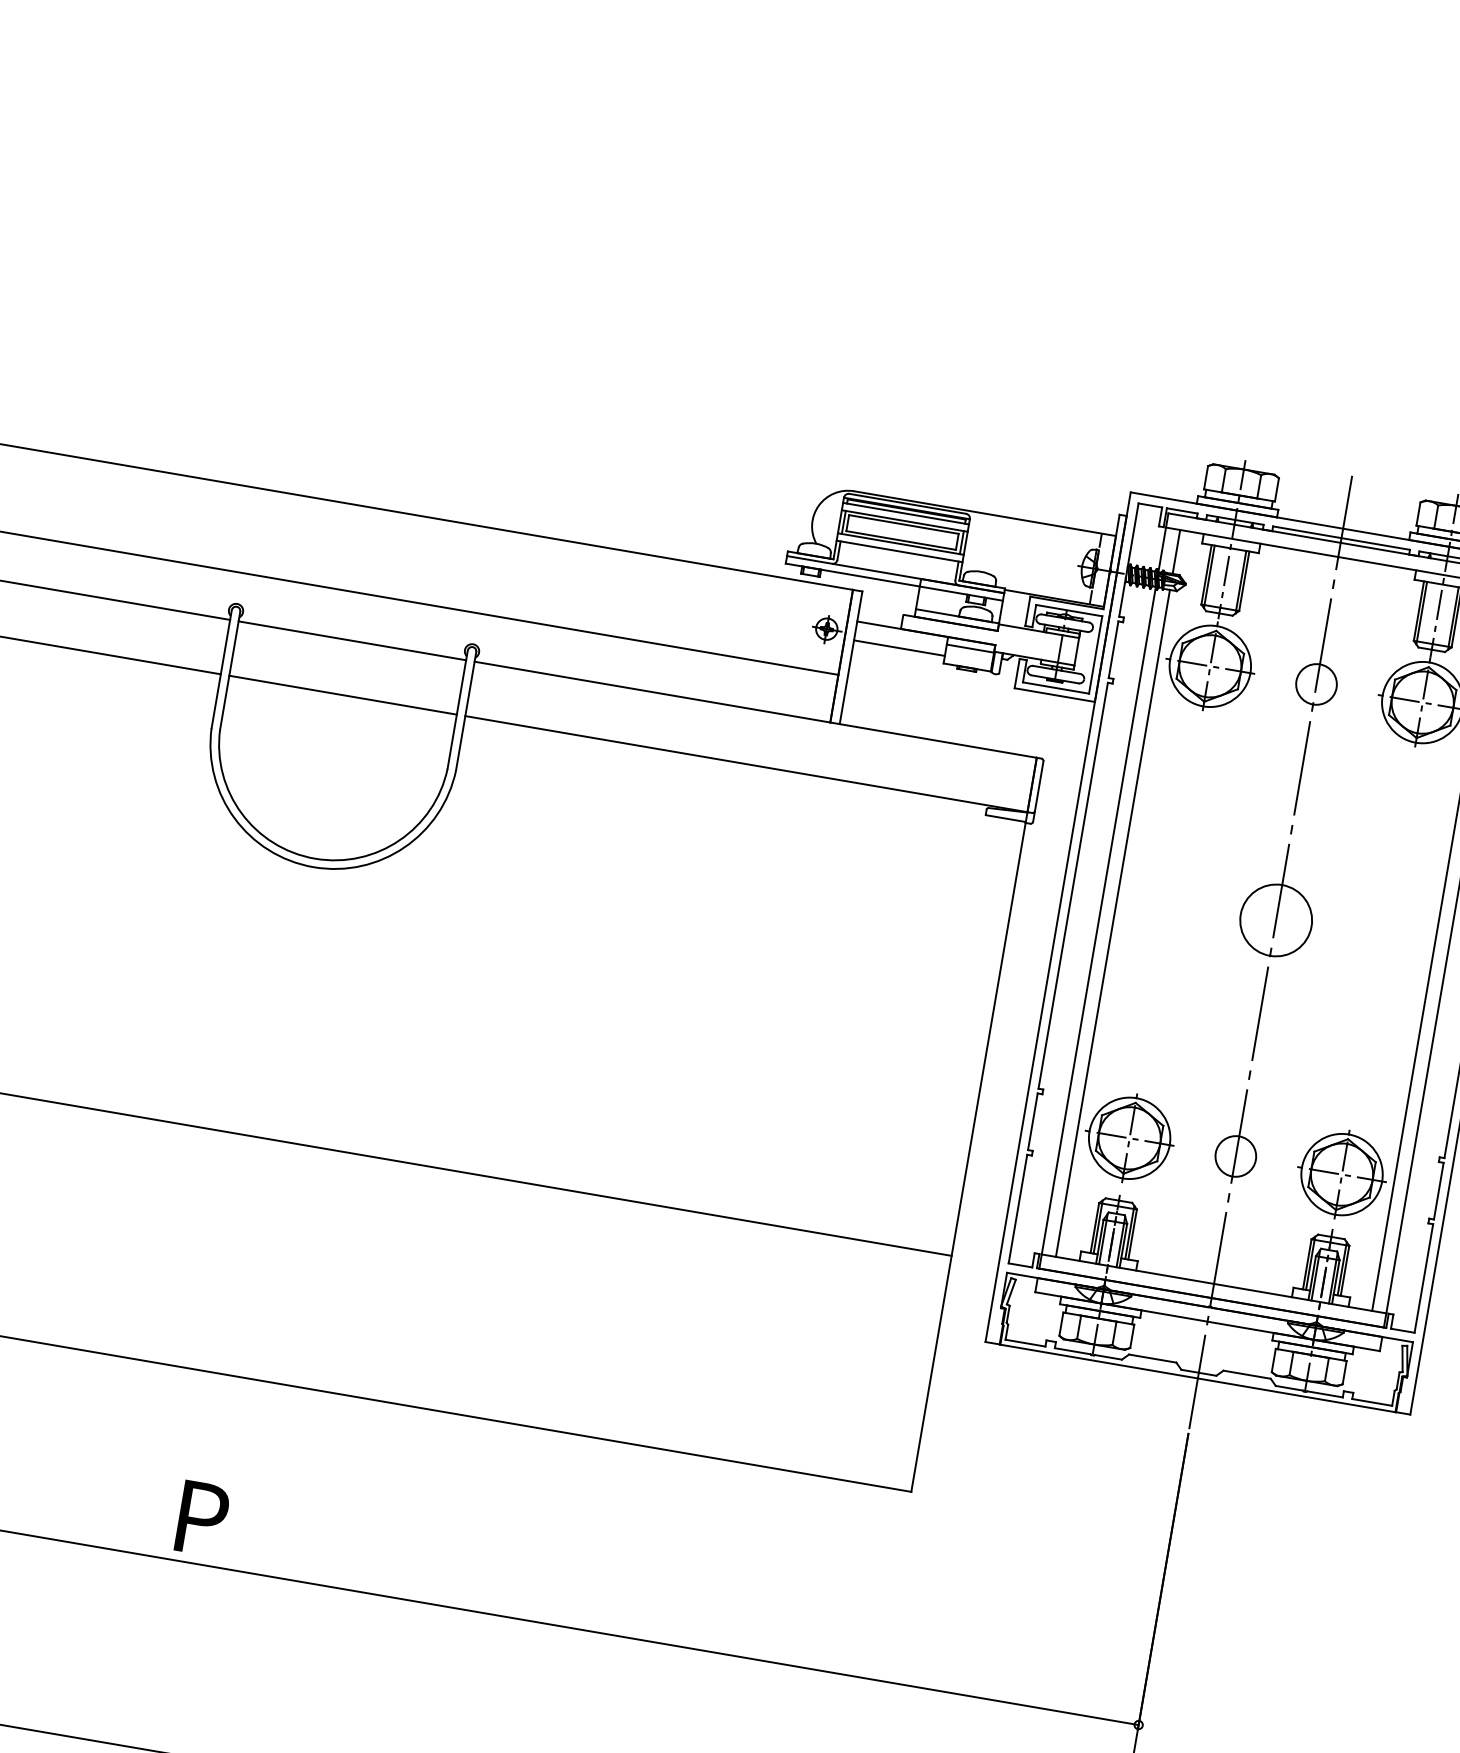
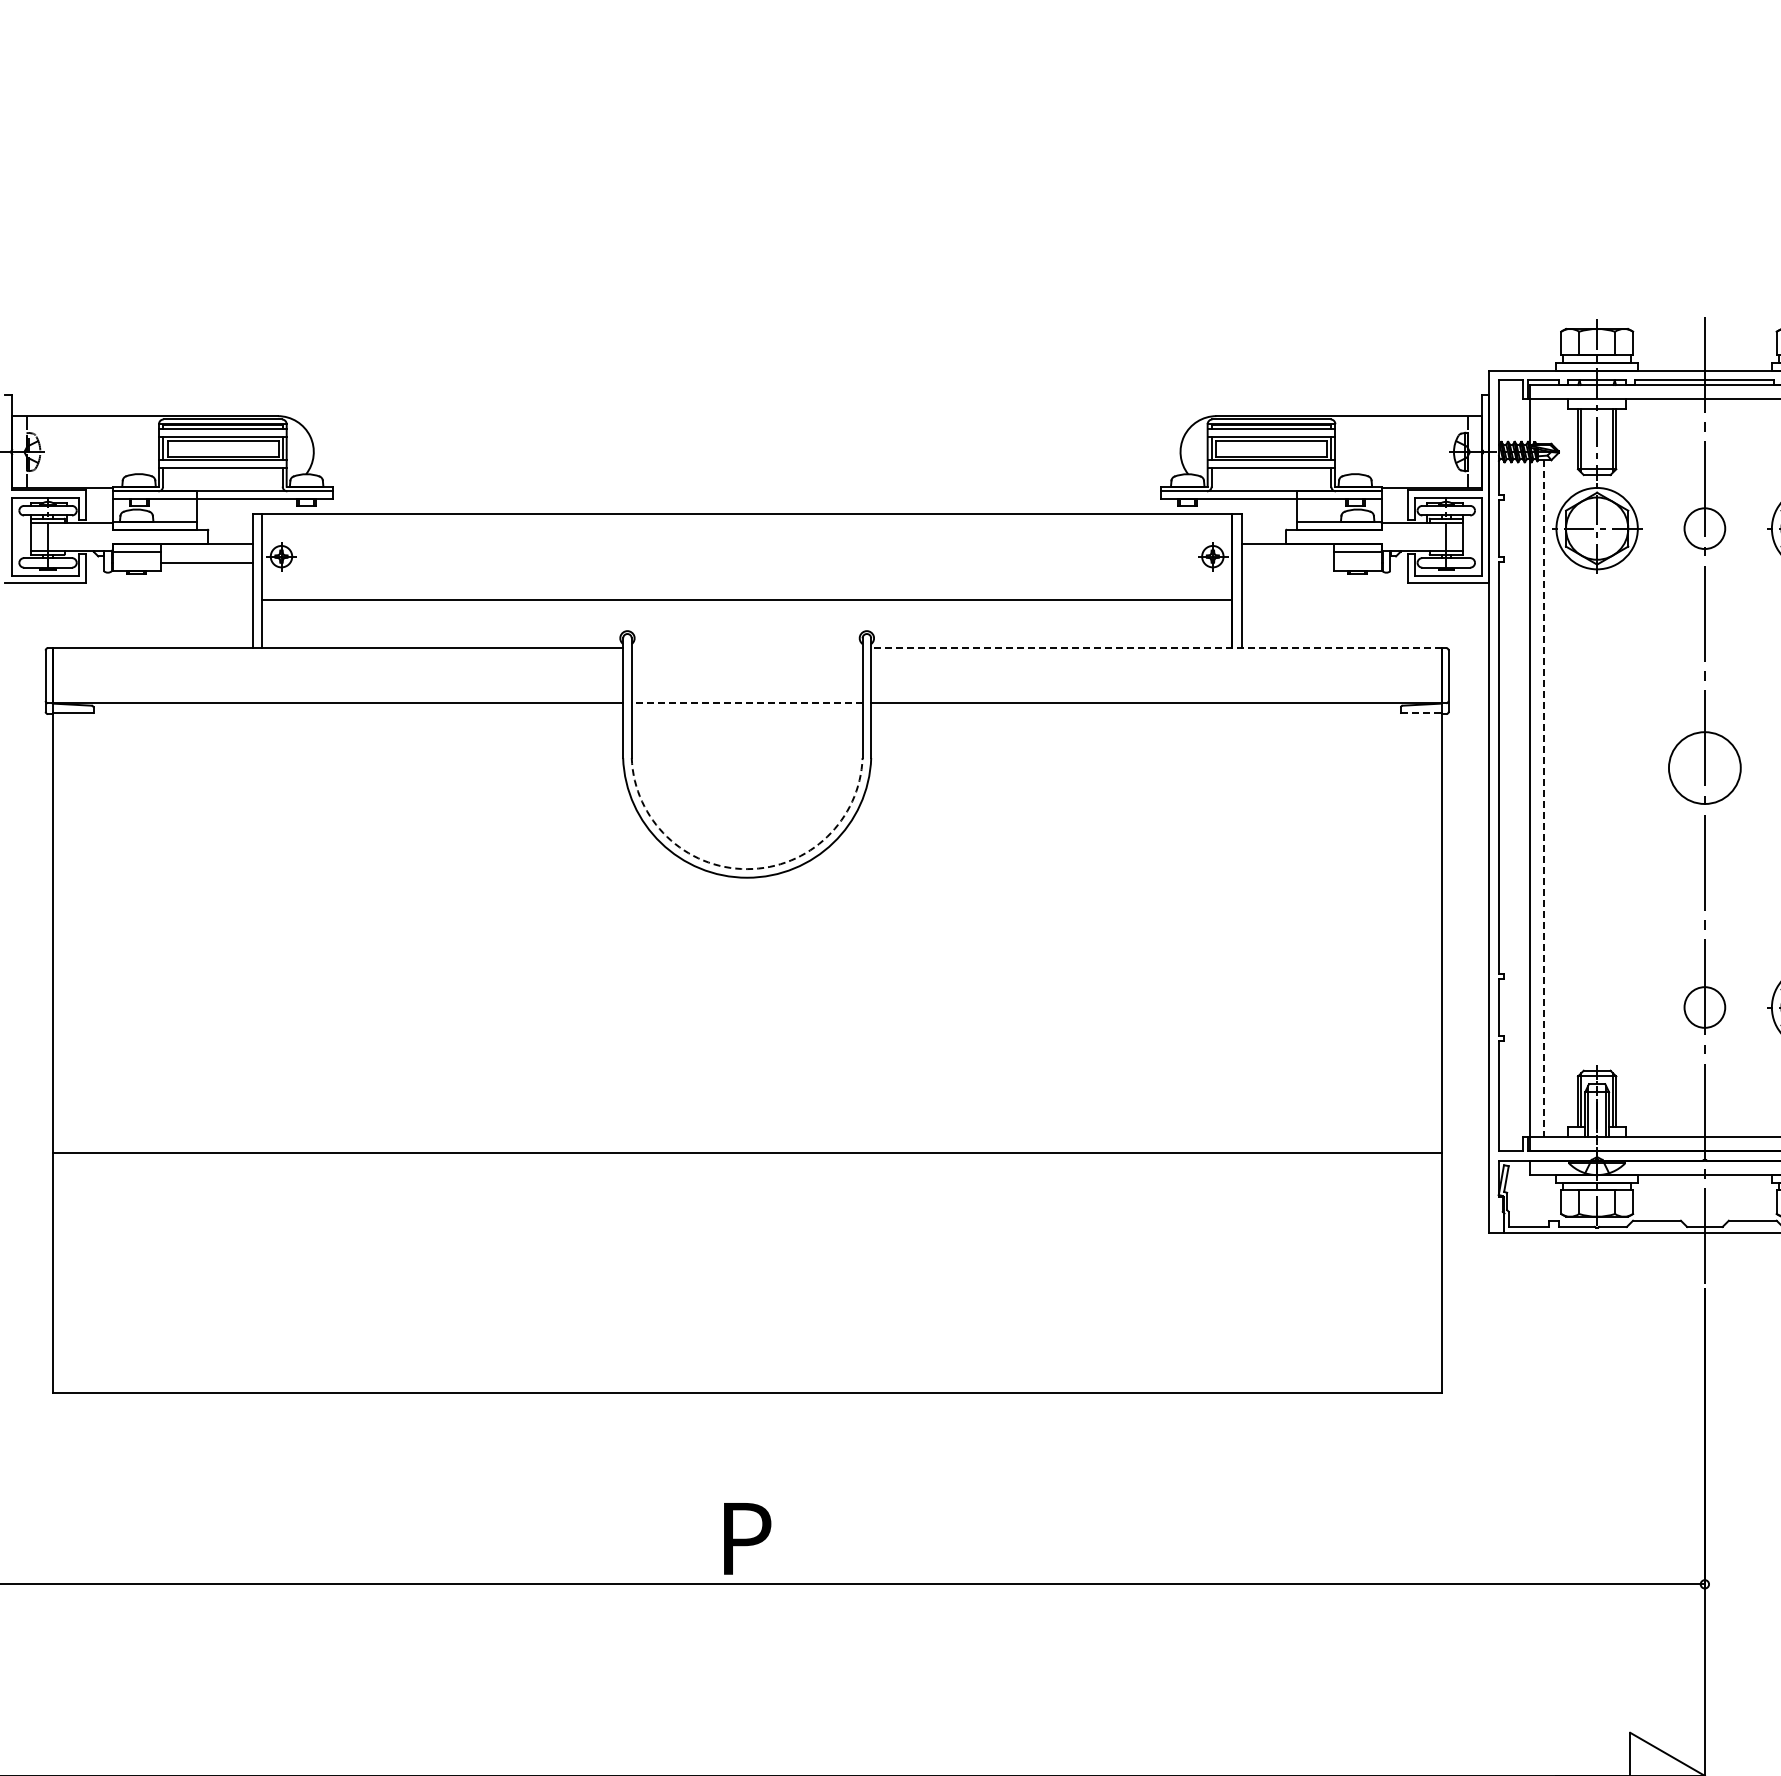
line: (1176, 551) -> (1544, 421), removed
line: (351, 641) -> (746, 648), removed
line: (899, 648) -> (1287, 563), removed
line: (342, 695) -> (746, 703), solid -> dashed
line: (754, 710) -> (1155, 648), solid -> dashed
line: (1006, 818) -> (1421, 713), solid -> dashed
arc: (315, 859) -> (747, 869), solid -> dashed
line: (1112, 923) -> (1544, 798), solid -> dashed
part: (1129, 1138) -> (1597, 1007), removed

